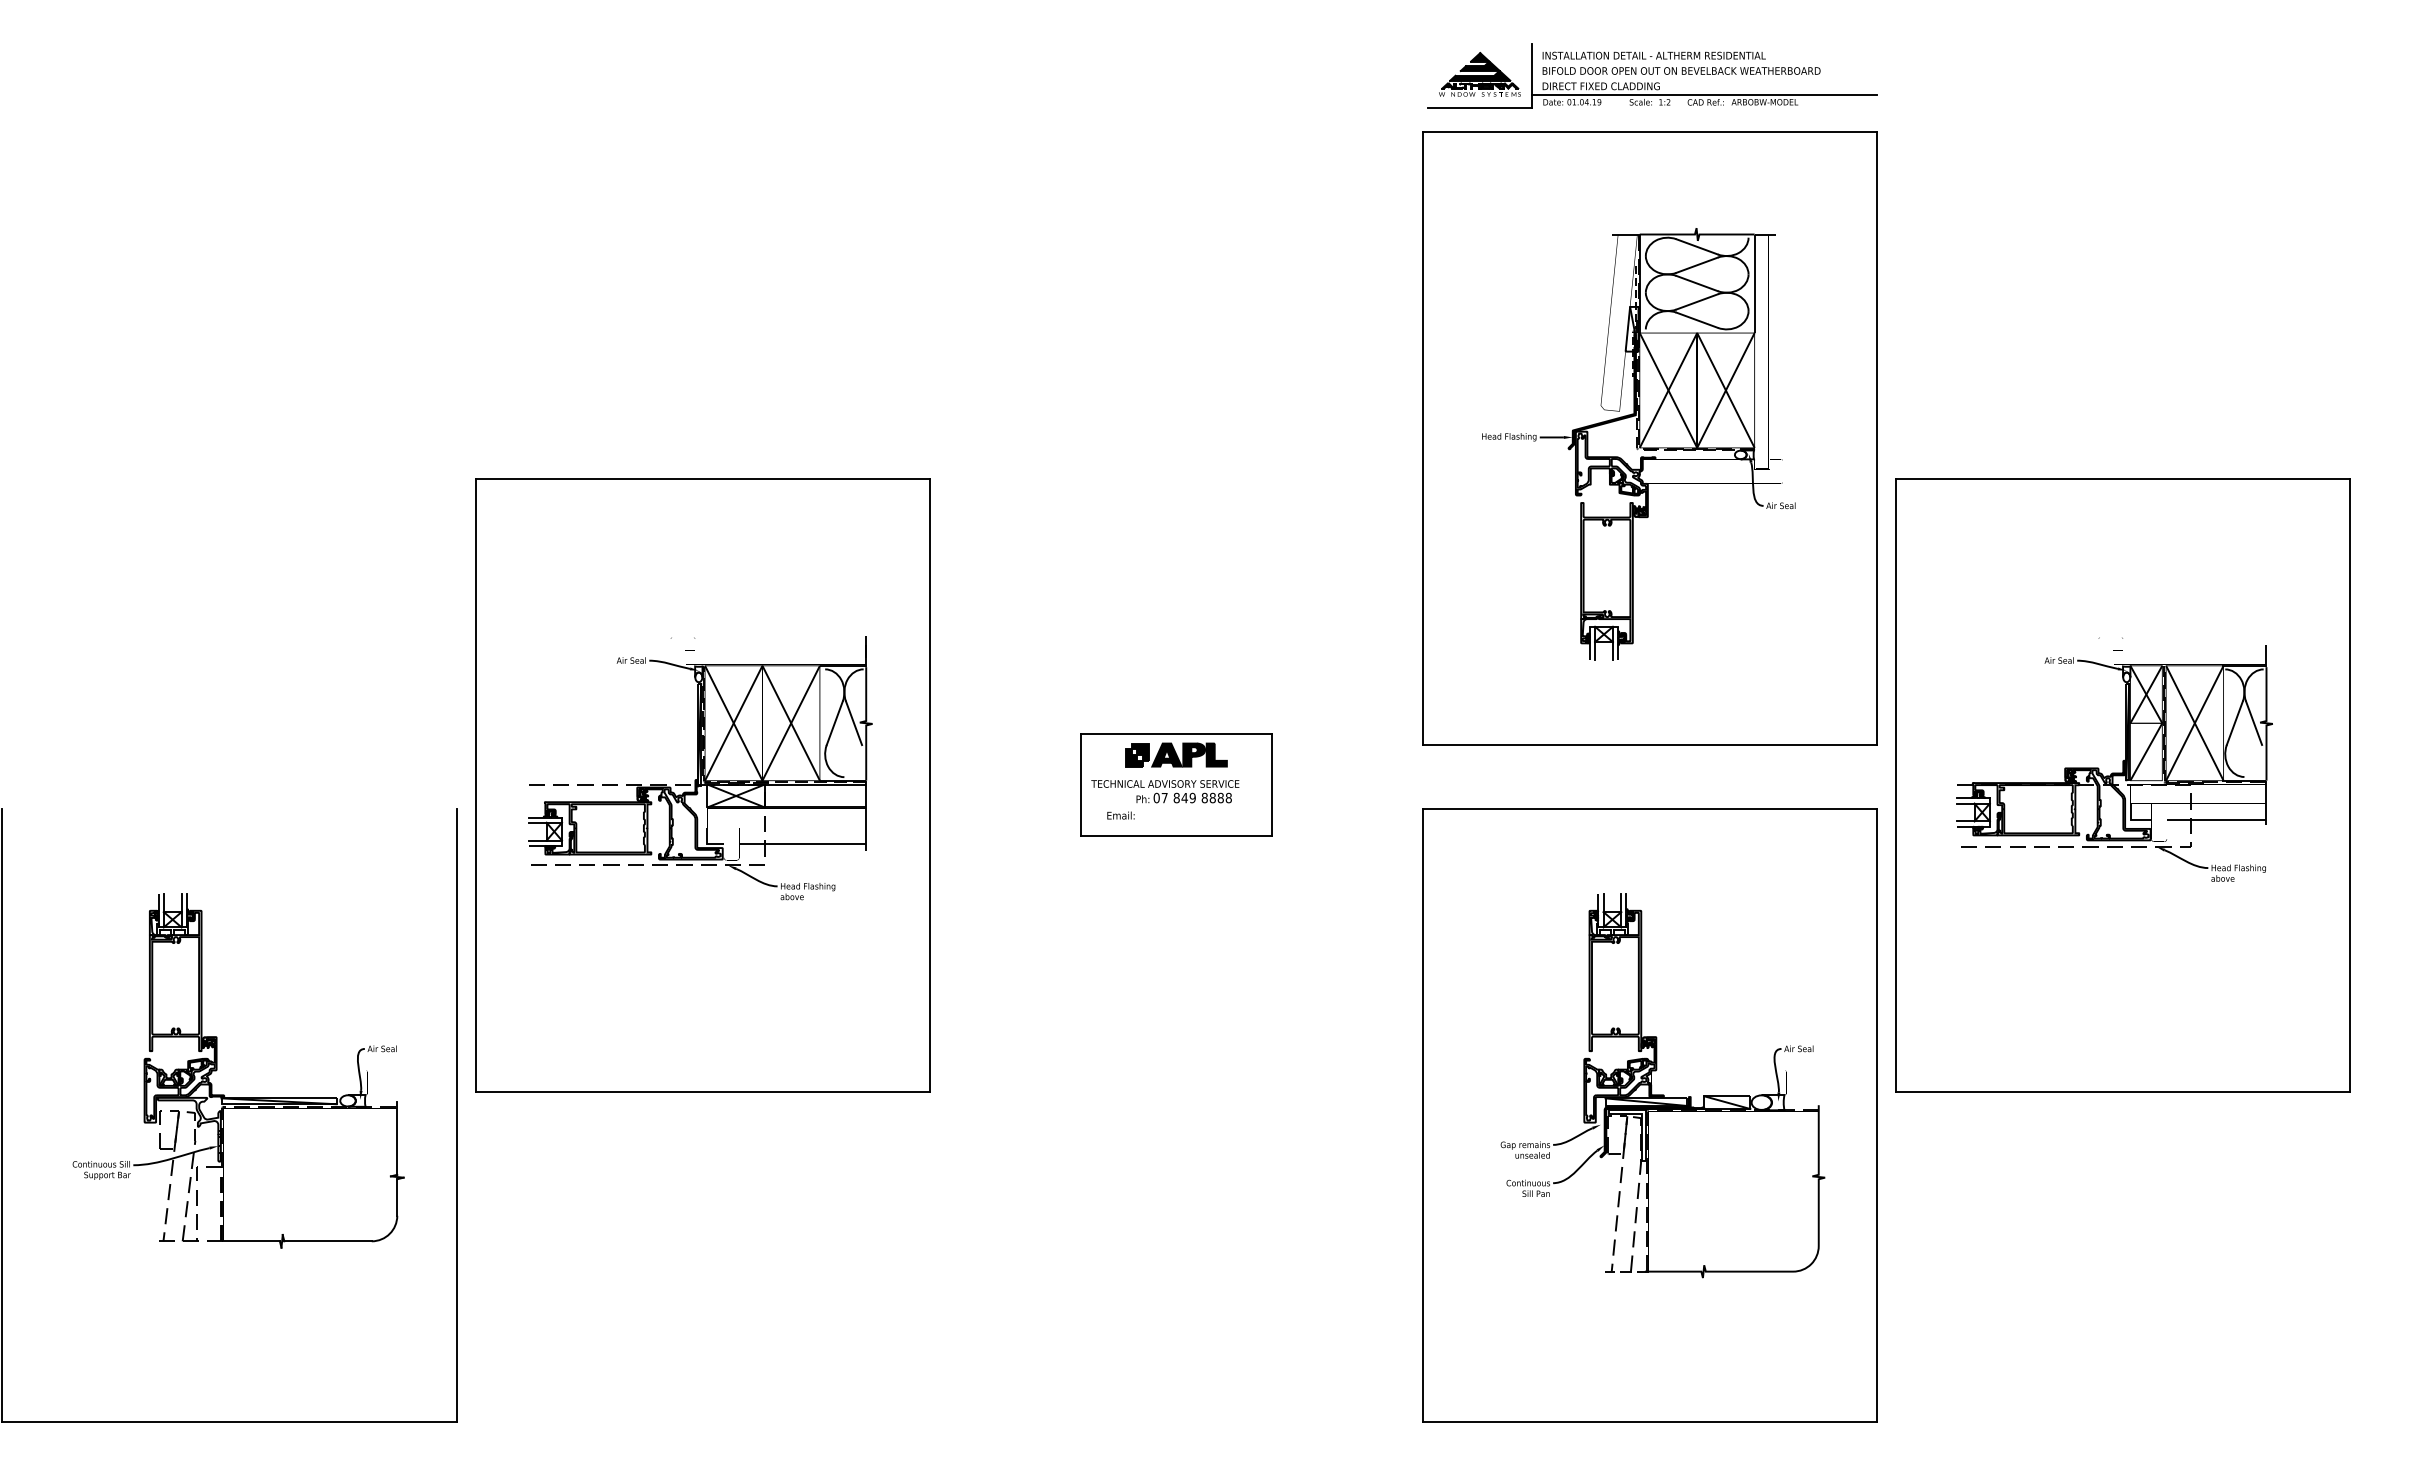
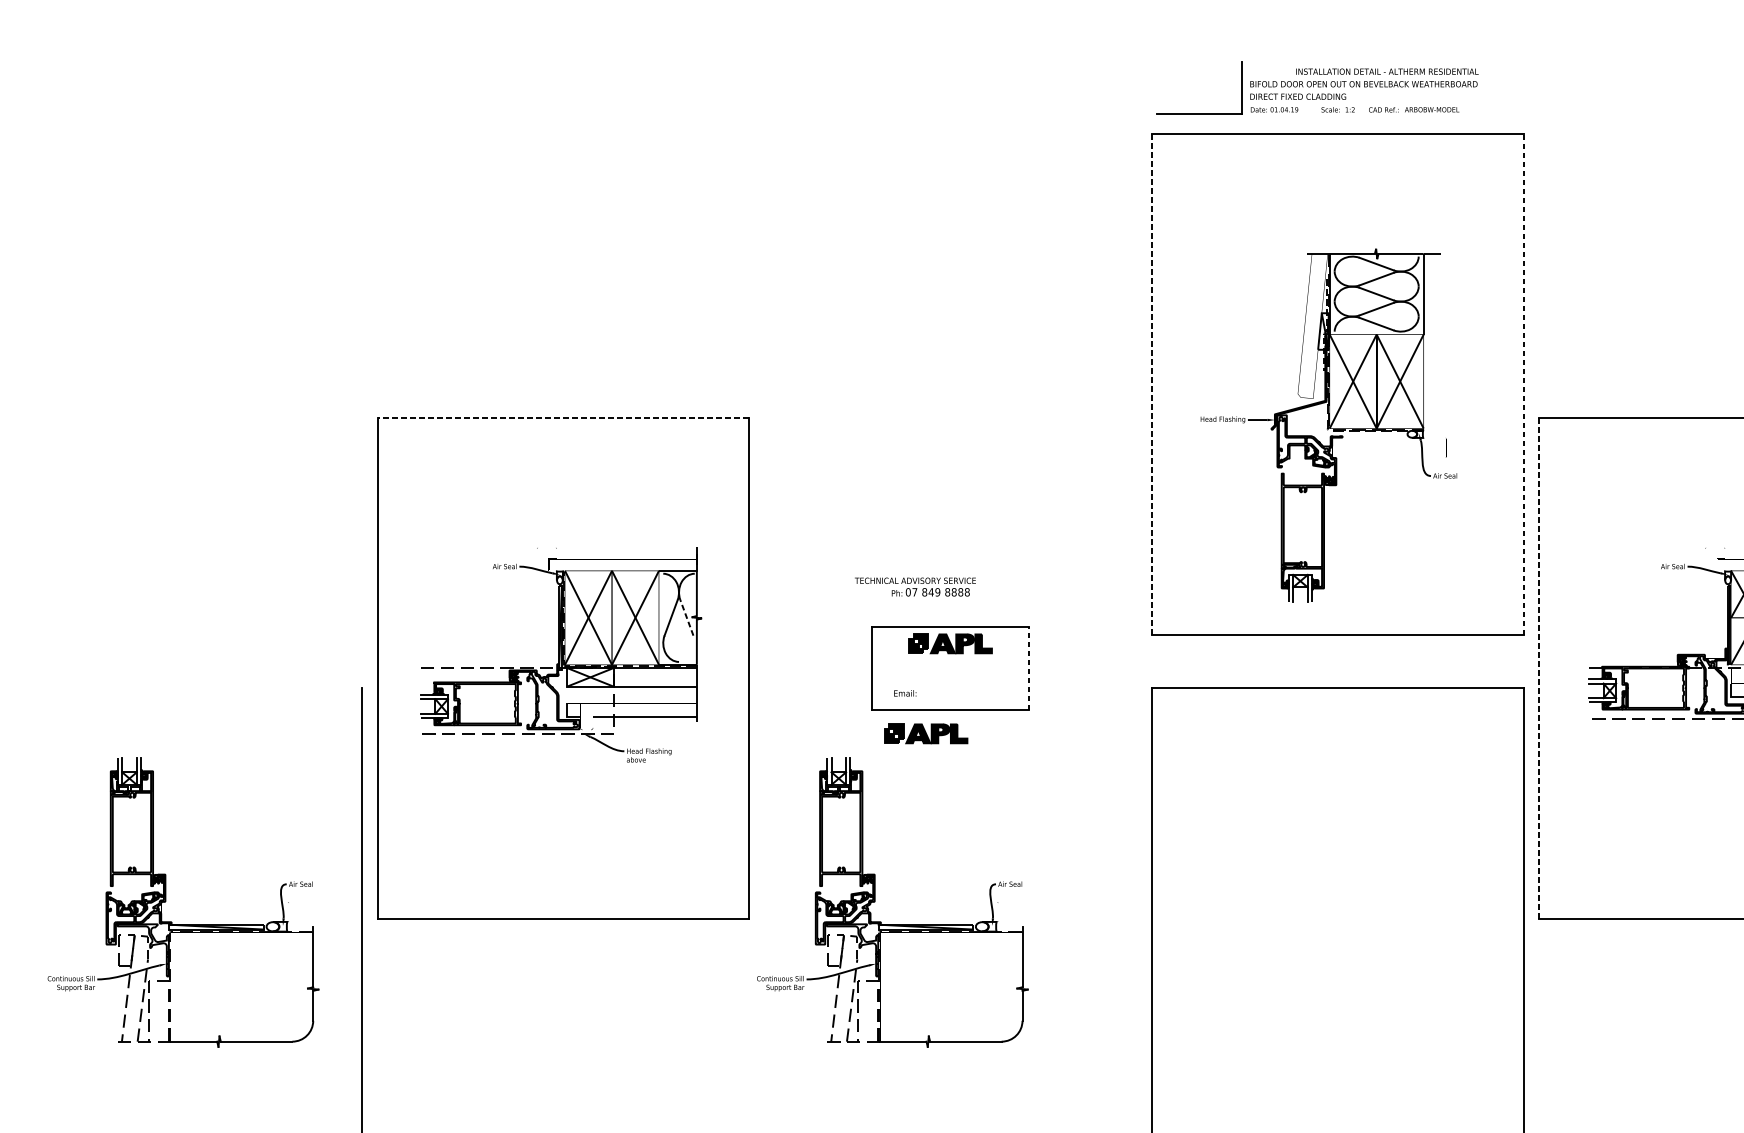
text: (1653, 55) -> (1386, 71), moved
part: (1479, 74) -> (1198, 87), removed
line: (1704, 95) -> (1382, 104), removed
line: (1876, 437) -> (1523, 384), solid -> dashed
line: (1422, 438) -> (1151, 384), solid -> dashed
part: (1638, 444) -> (1328, 425), moved
line: (702, 479) -> (562, 418), solid -> dashed
line: (853, 722) -> (686, 617), solid -> dashed
line: (1272, 784) -> (1029, 667), solid -> dashed
line: (1896, 785) -> (1539, 668), solid -> dashed
text: (1165, 791) -> (915, 586), moved
part: (1146, 864) -> (926, 733), added
part: (1084, 1070) -> (875, 901), added
part: (1662, 1094) -> (1348, 921), removed

